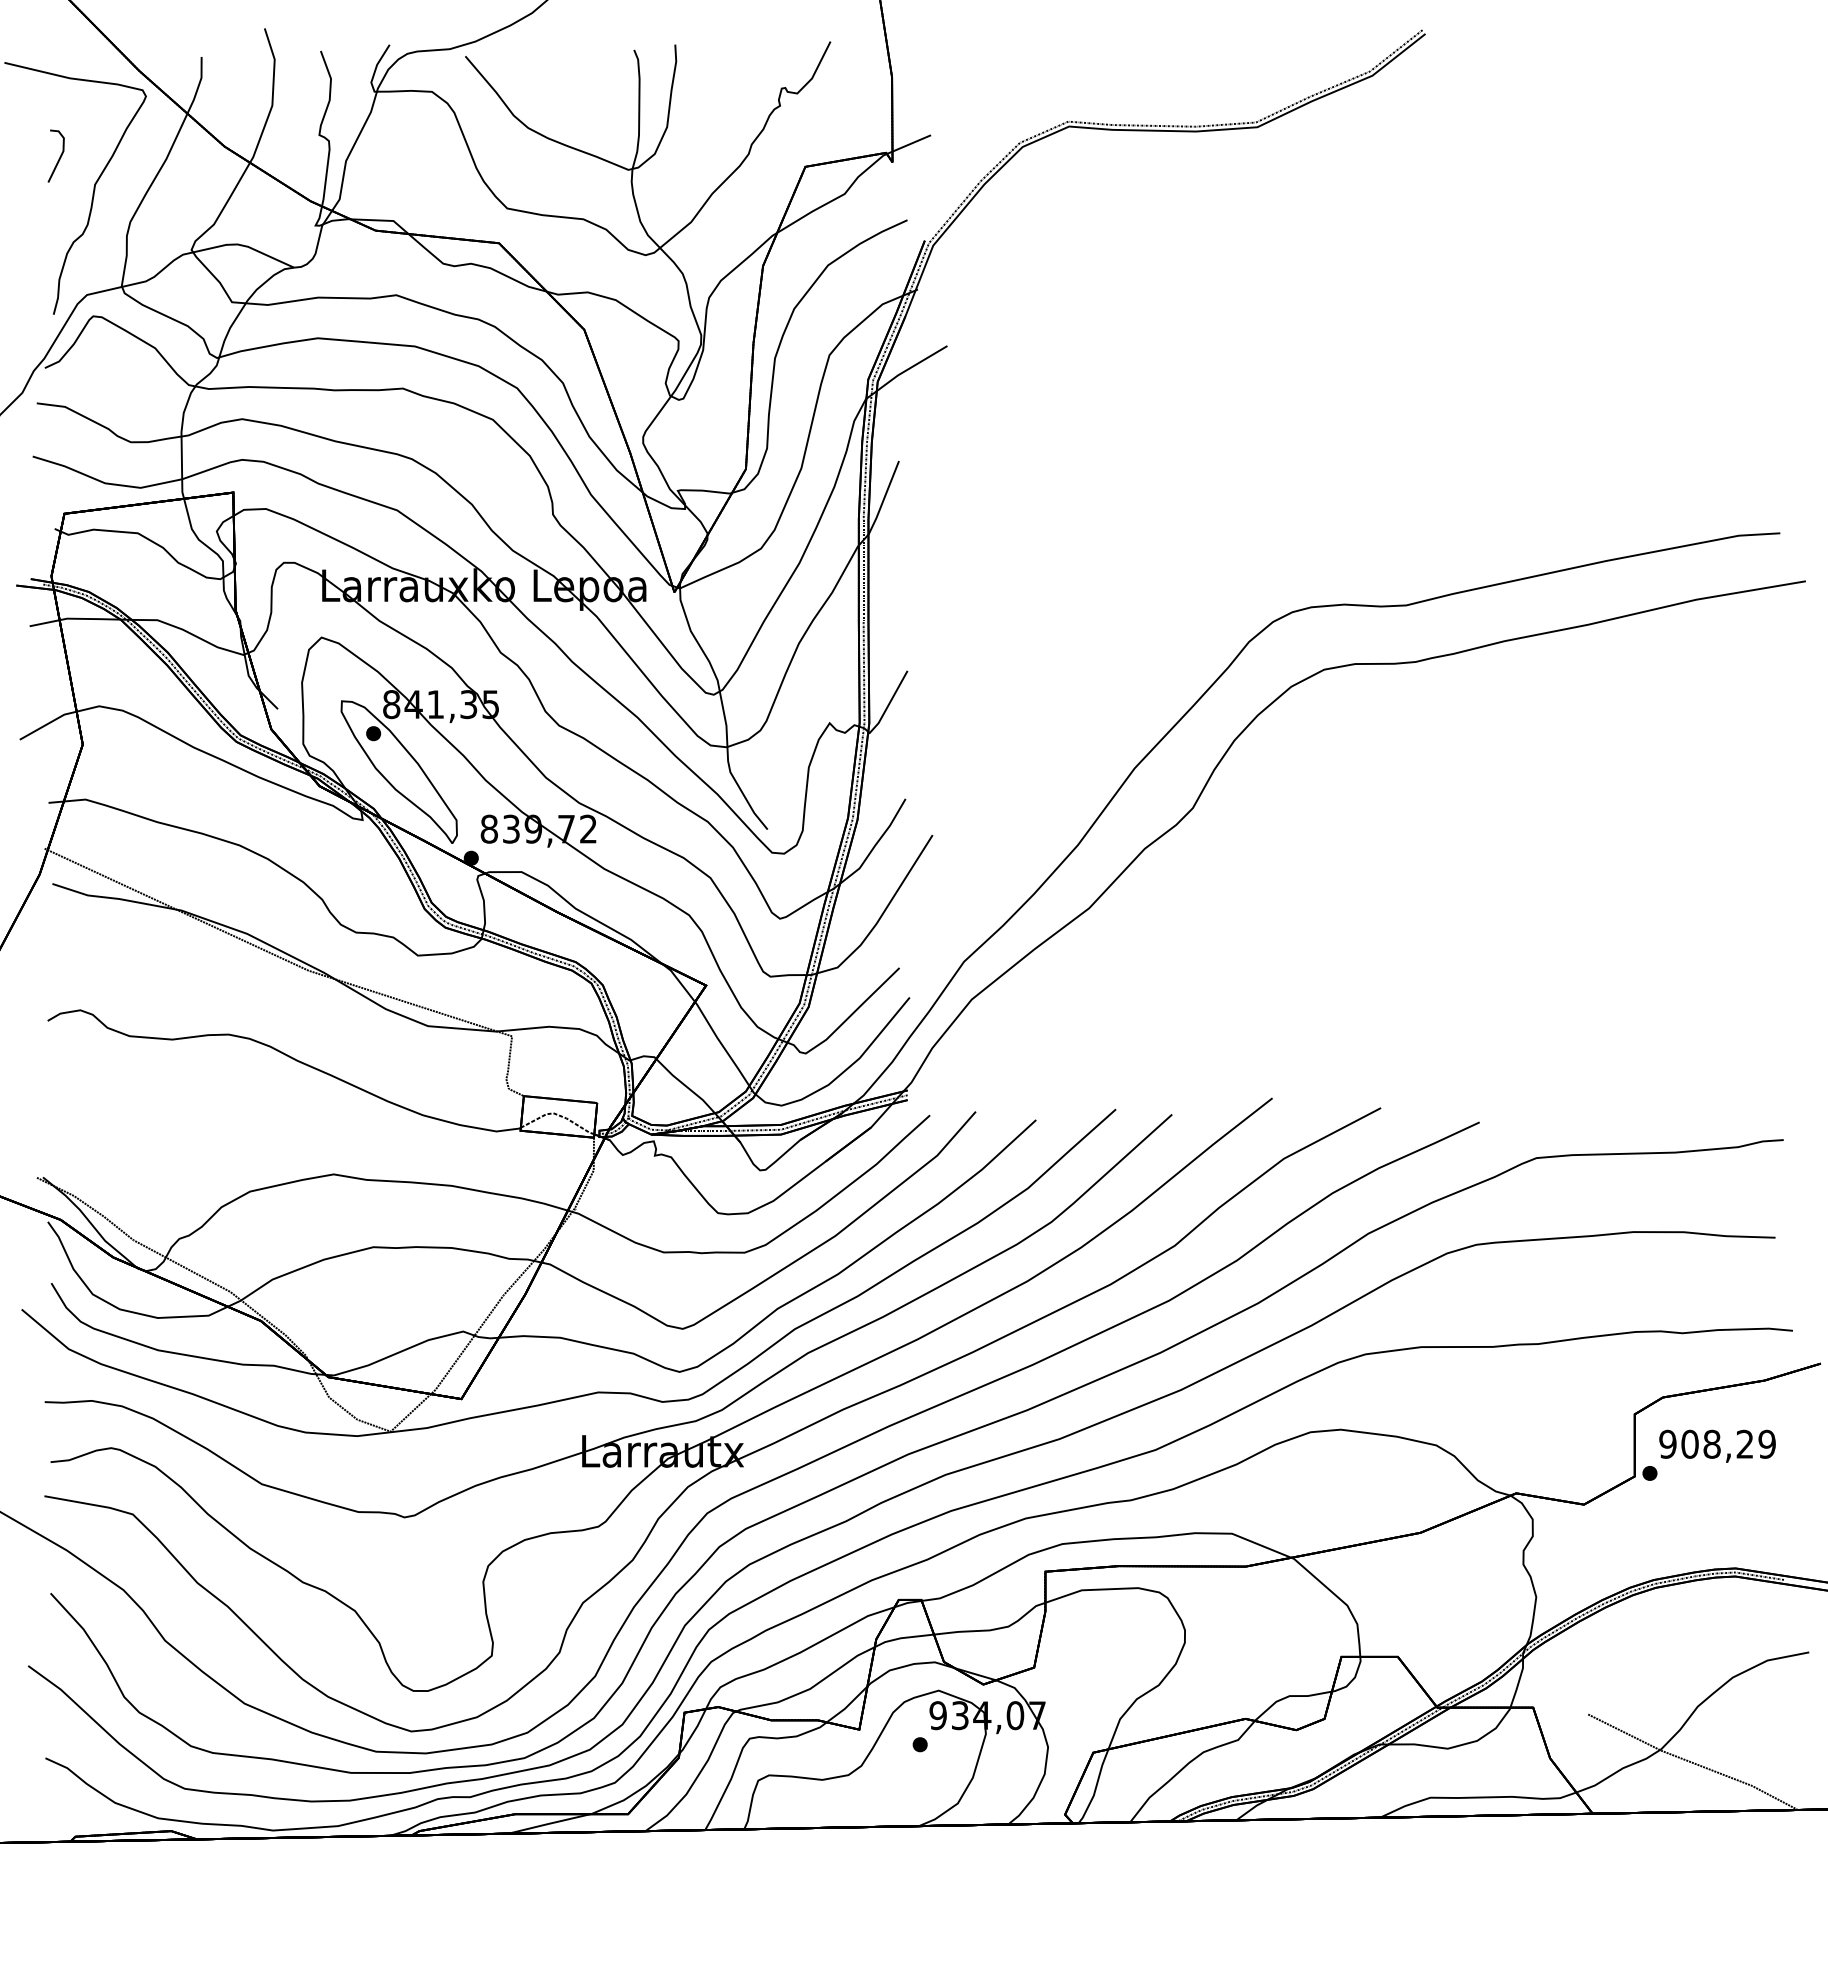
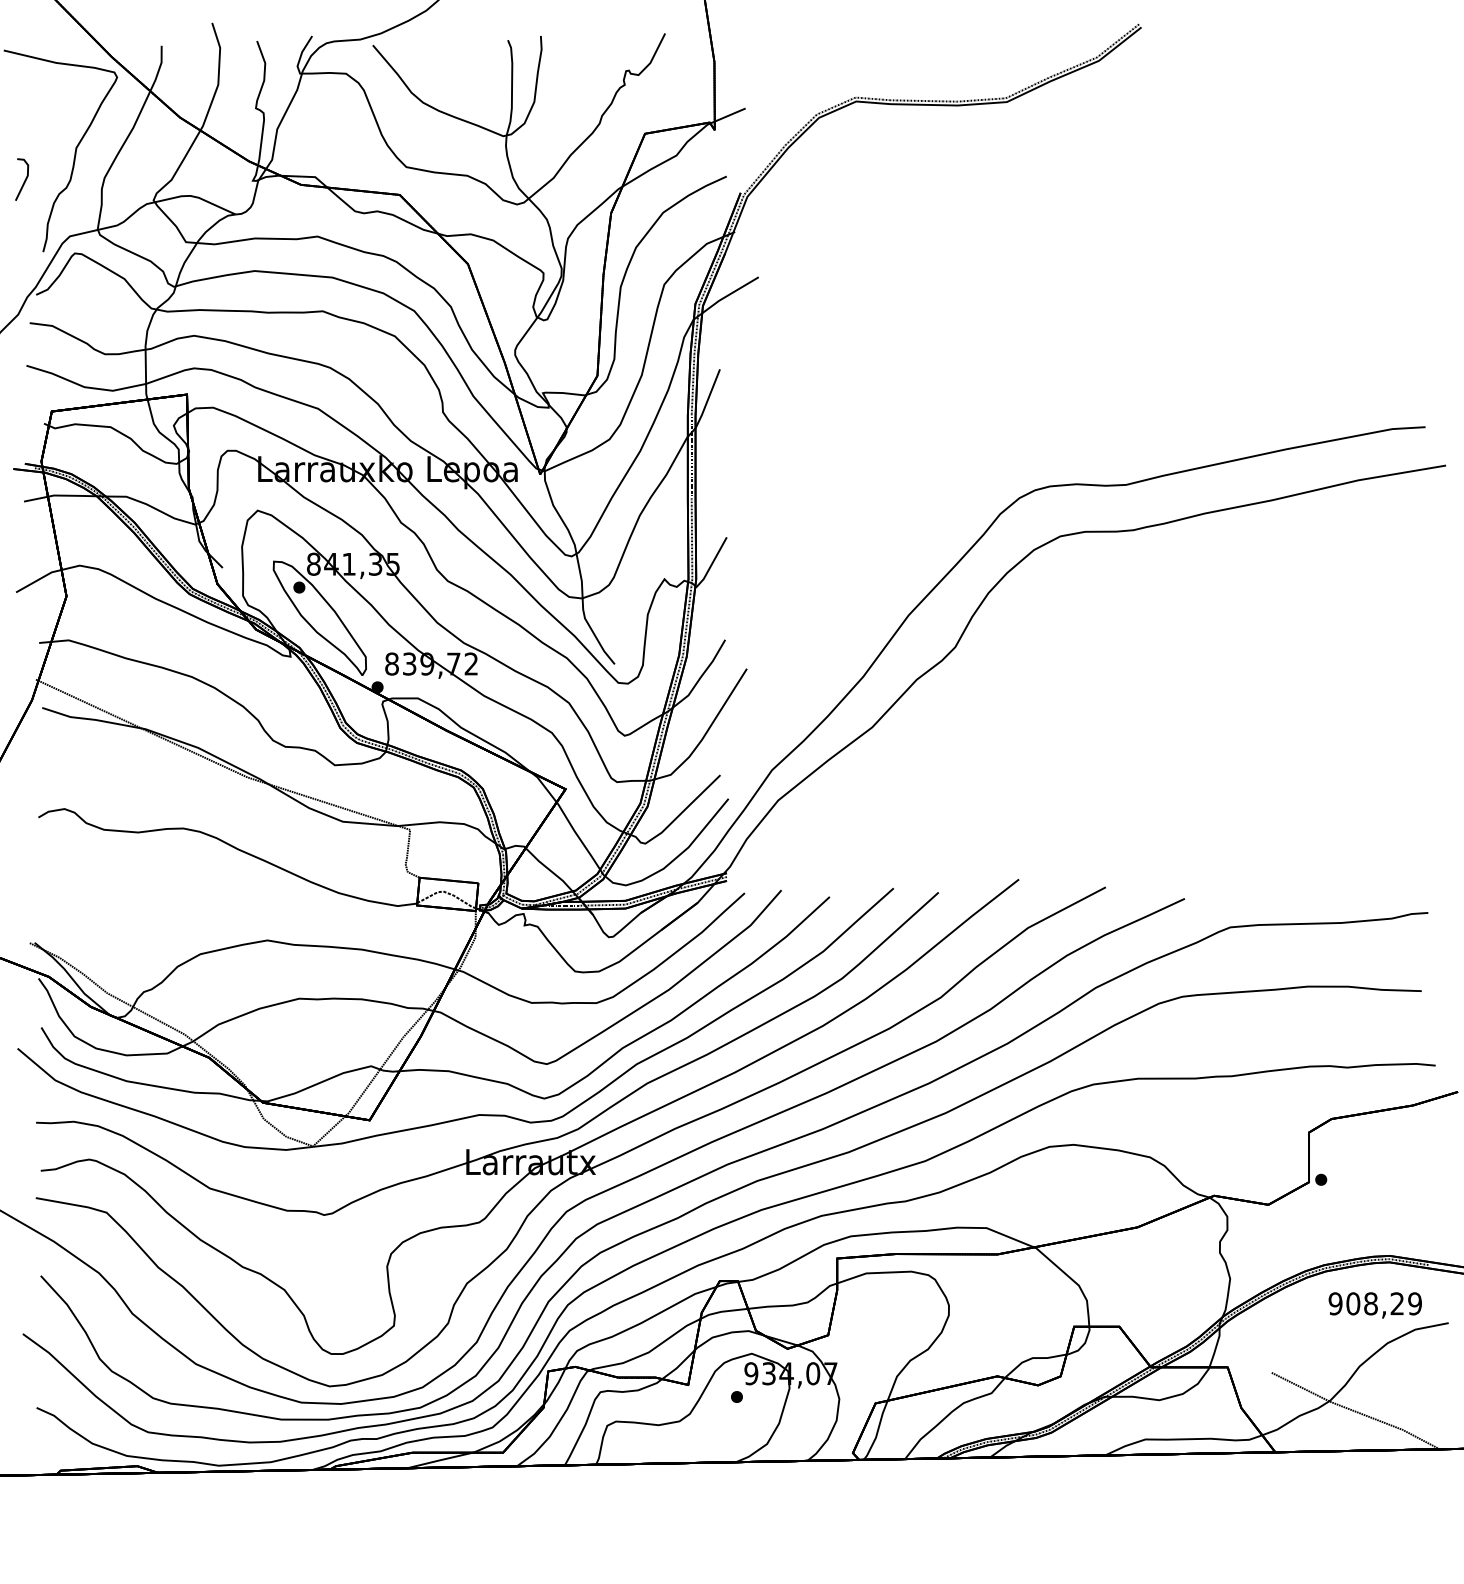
line: (59, 156) -> (24, 179), moved
text: (1717, 1445) -> (1375, 1304), moved

